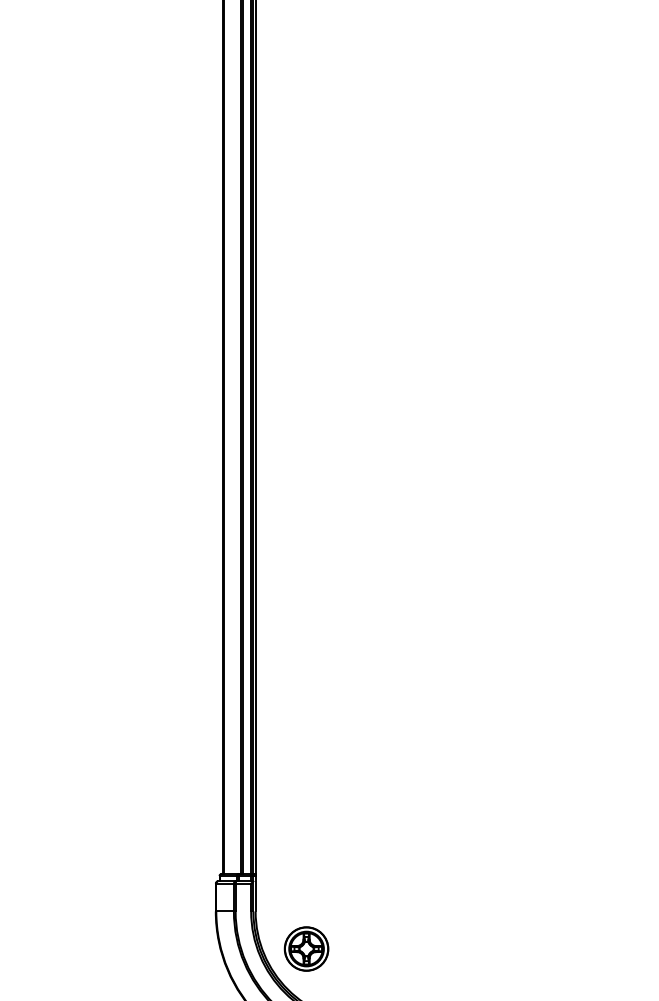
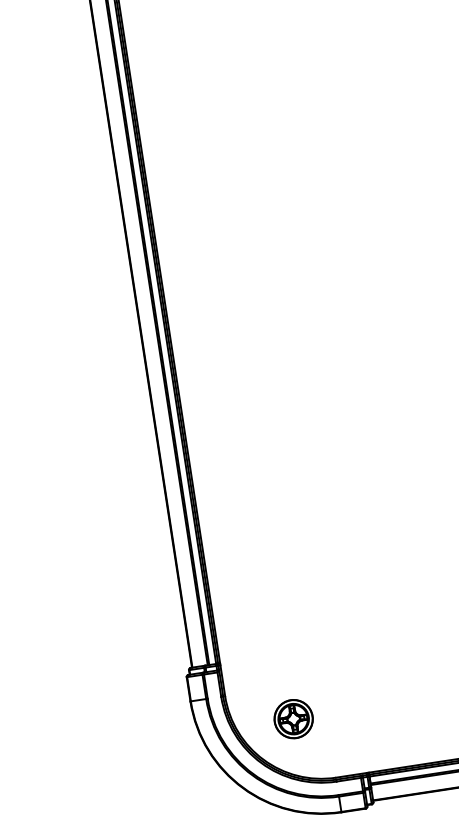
part: (306, 948) -> (293, 718), moved

